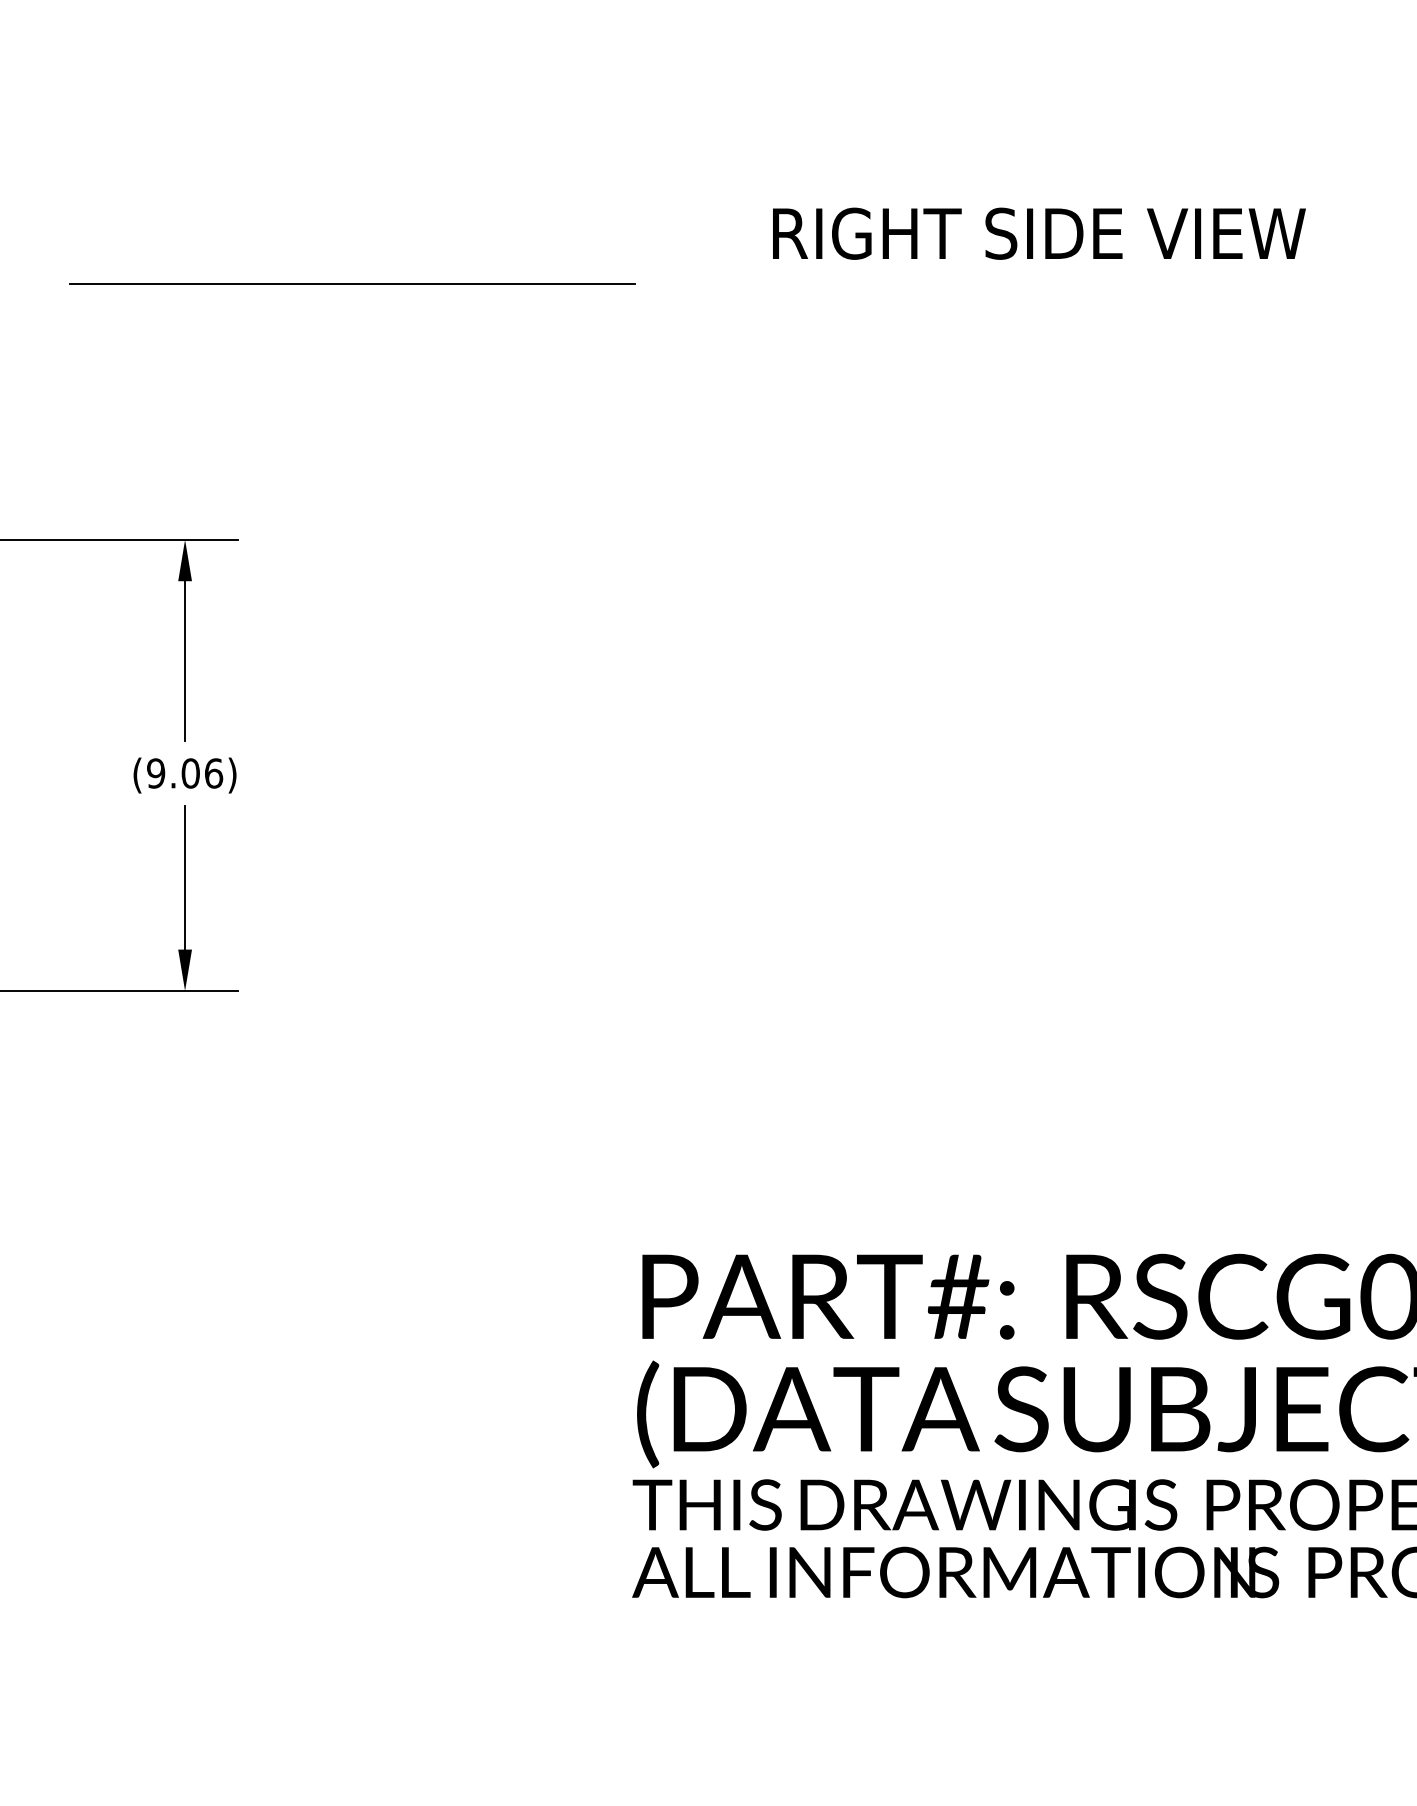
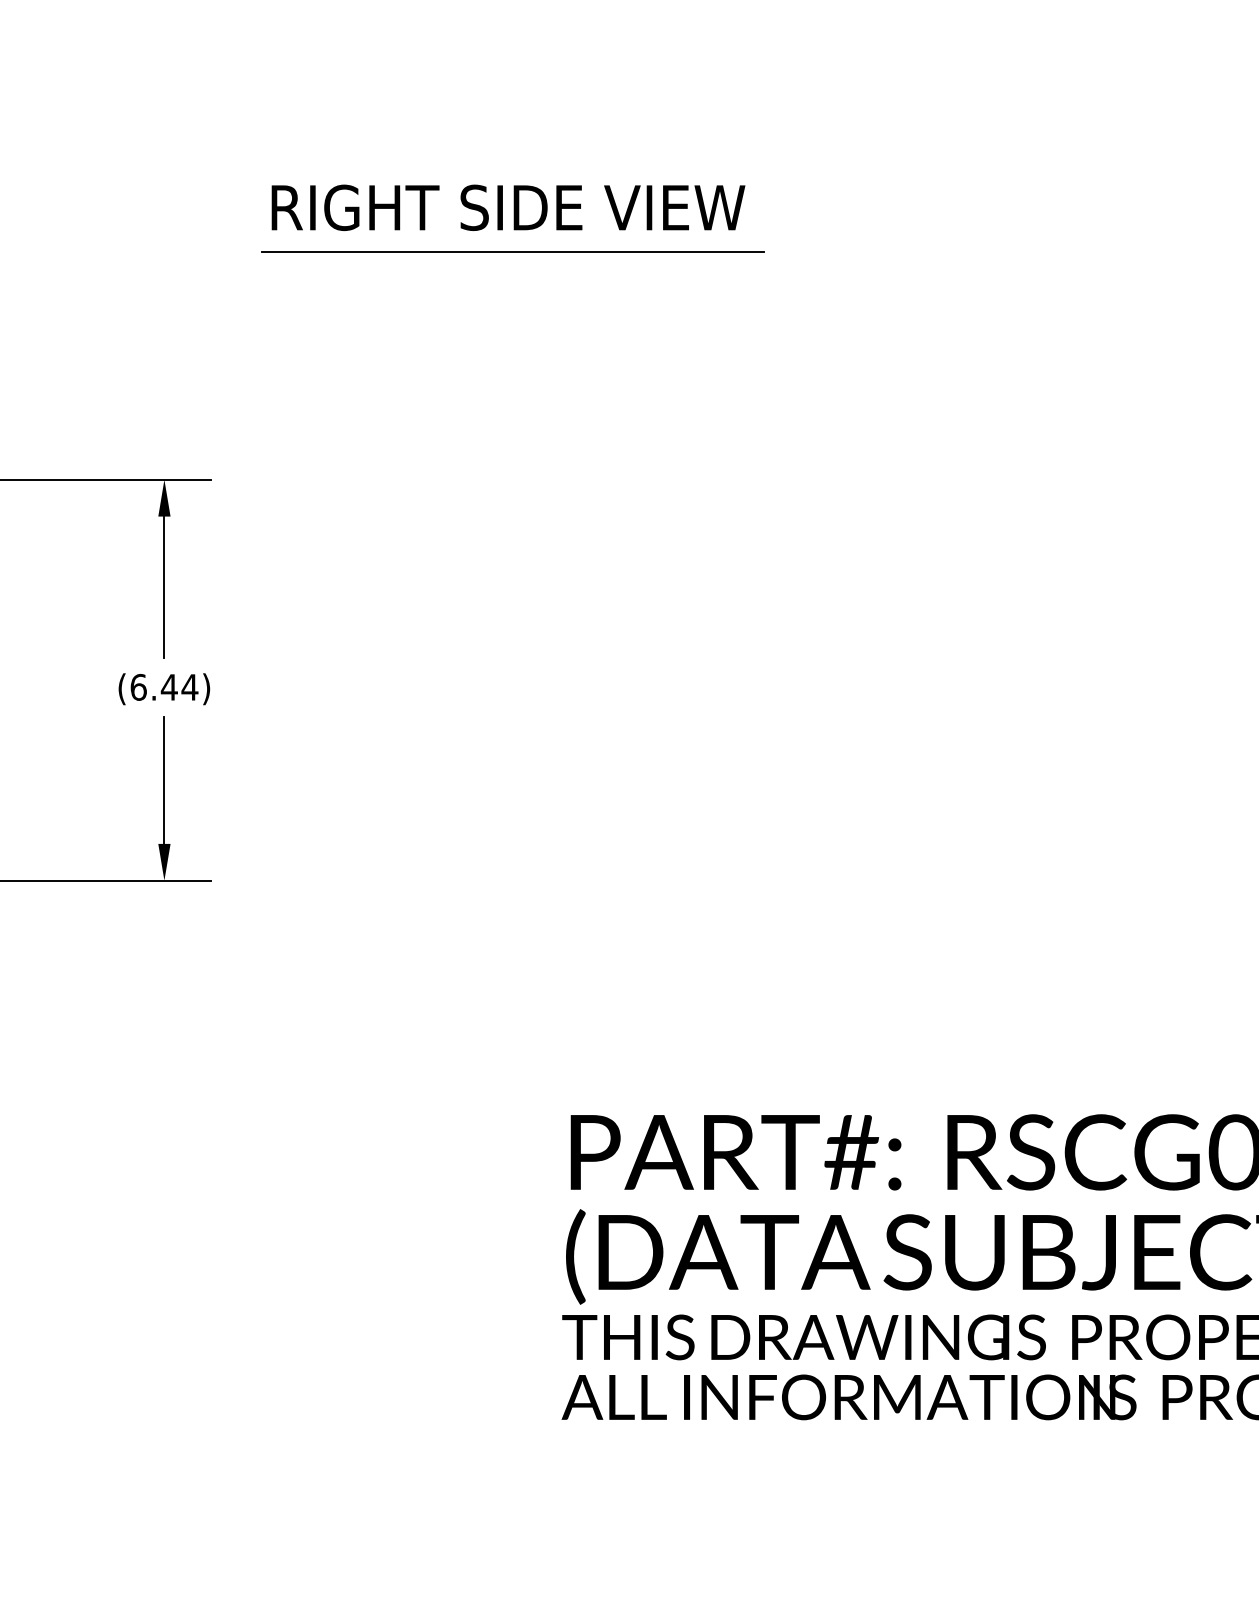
text: (1039, 233) -> (508, 207), moved
line: (351, 282) -> (512, 251), moved
text: (185, 772) -> (164, 686), (9.06) -> (6.44)

